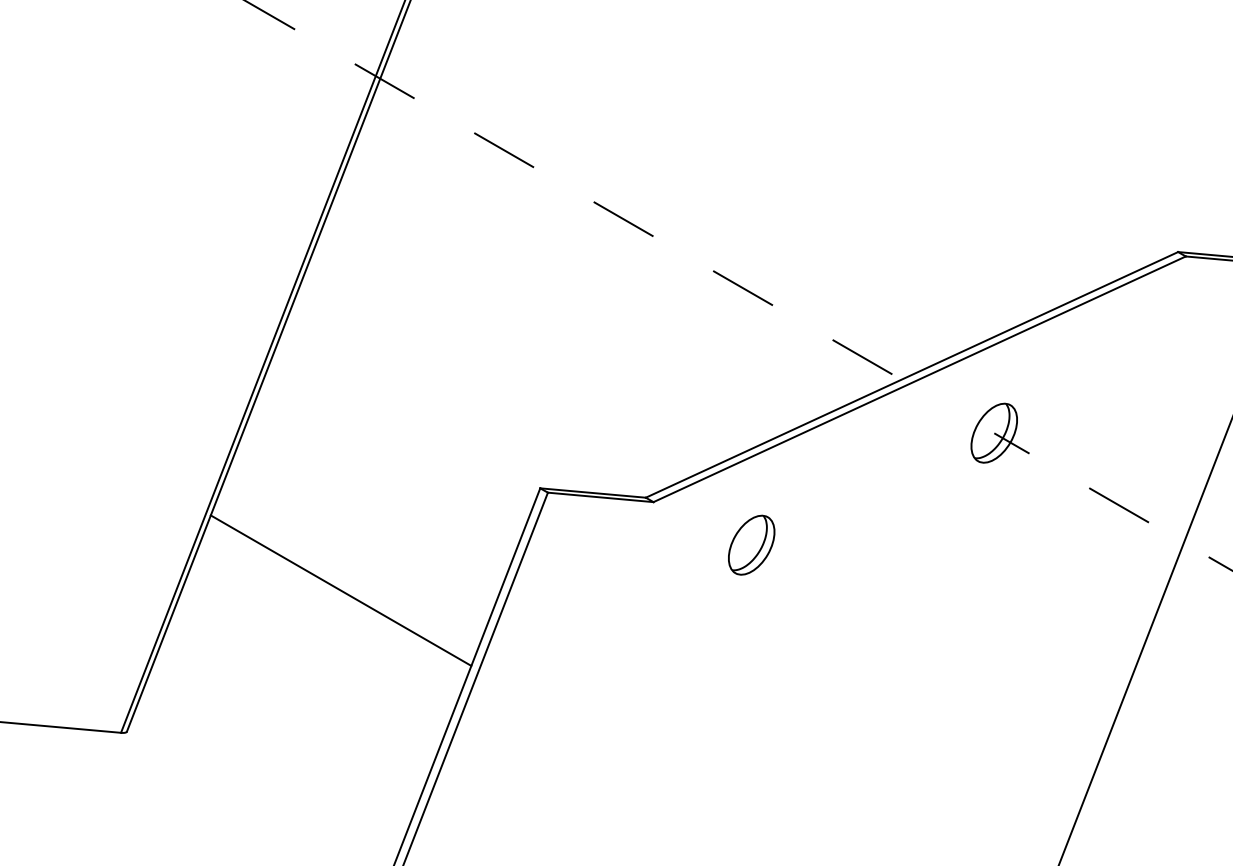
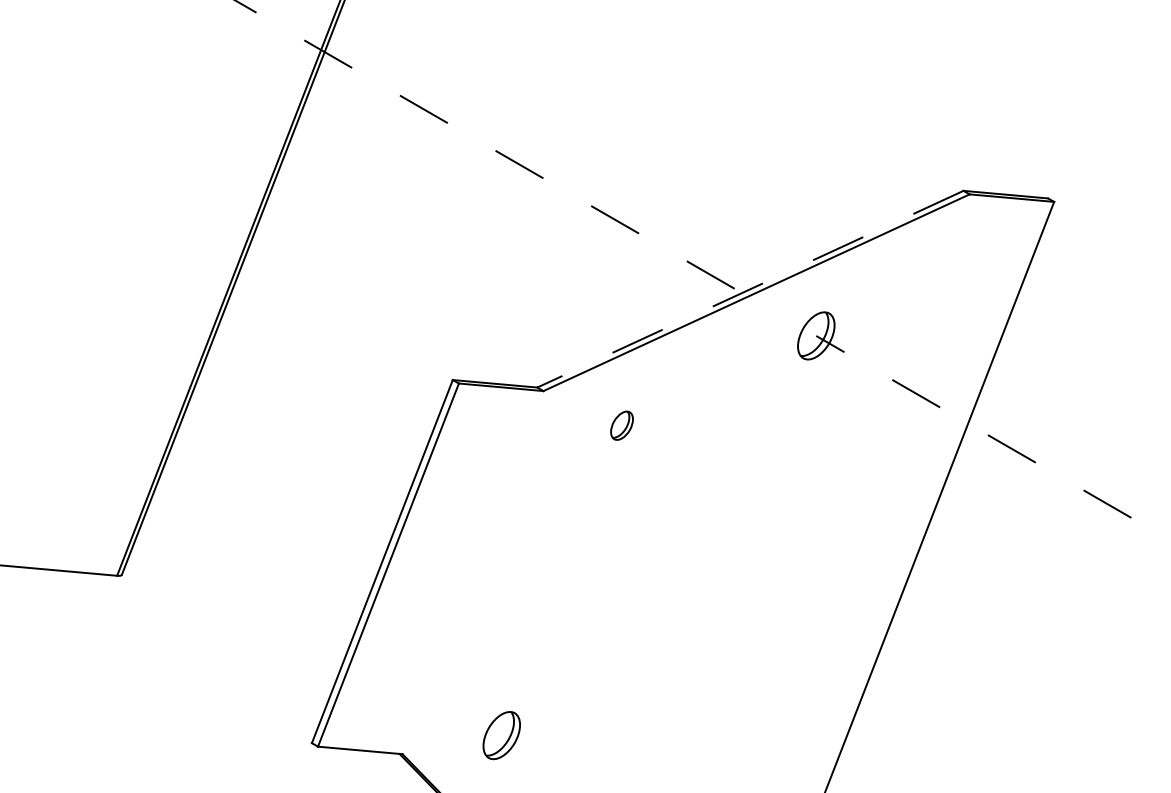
line: (912, 375) -> (750, 289), solid -> dashed
part: (750, 545) -> (621, 425), size x0.6
line: (341, 590) -> (293, 461), removed

